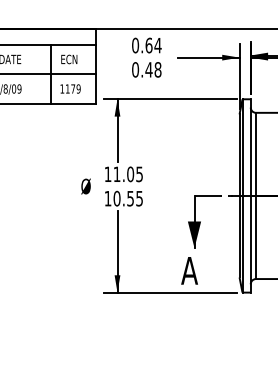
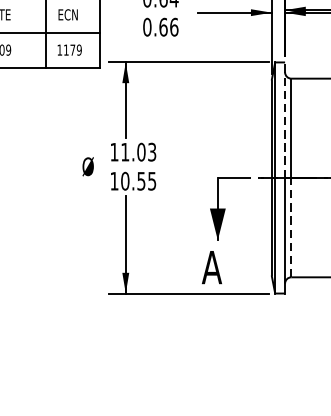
text: (153, 69) -> (168, 26), 0.48 -> 0.66
line: (250, 147) -> (284, 120), solid -> dashed
text: (139, 173) -> (152, 151), 11.05 -> 11.03
line: (256, 237) -> (291, 227), solid -> dashed

